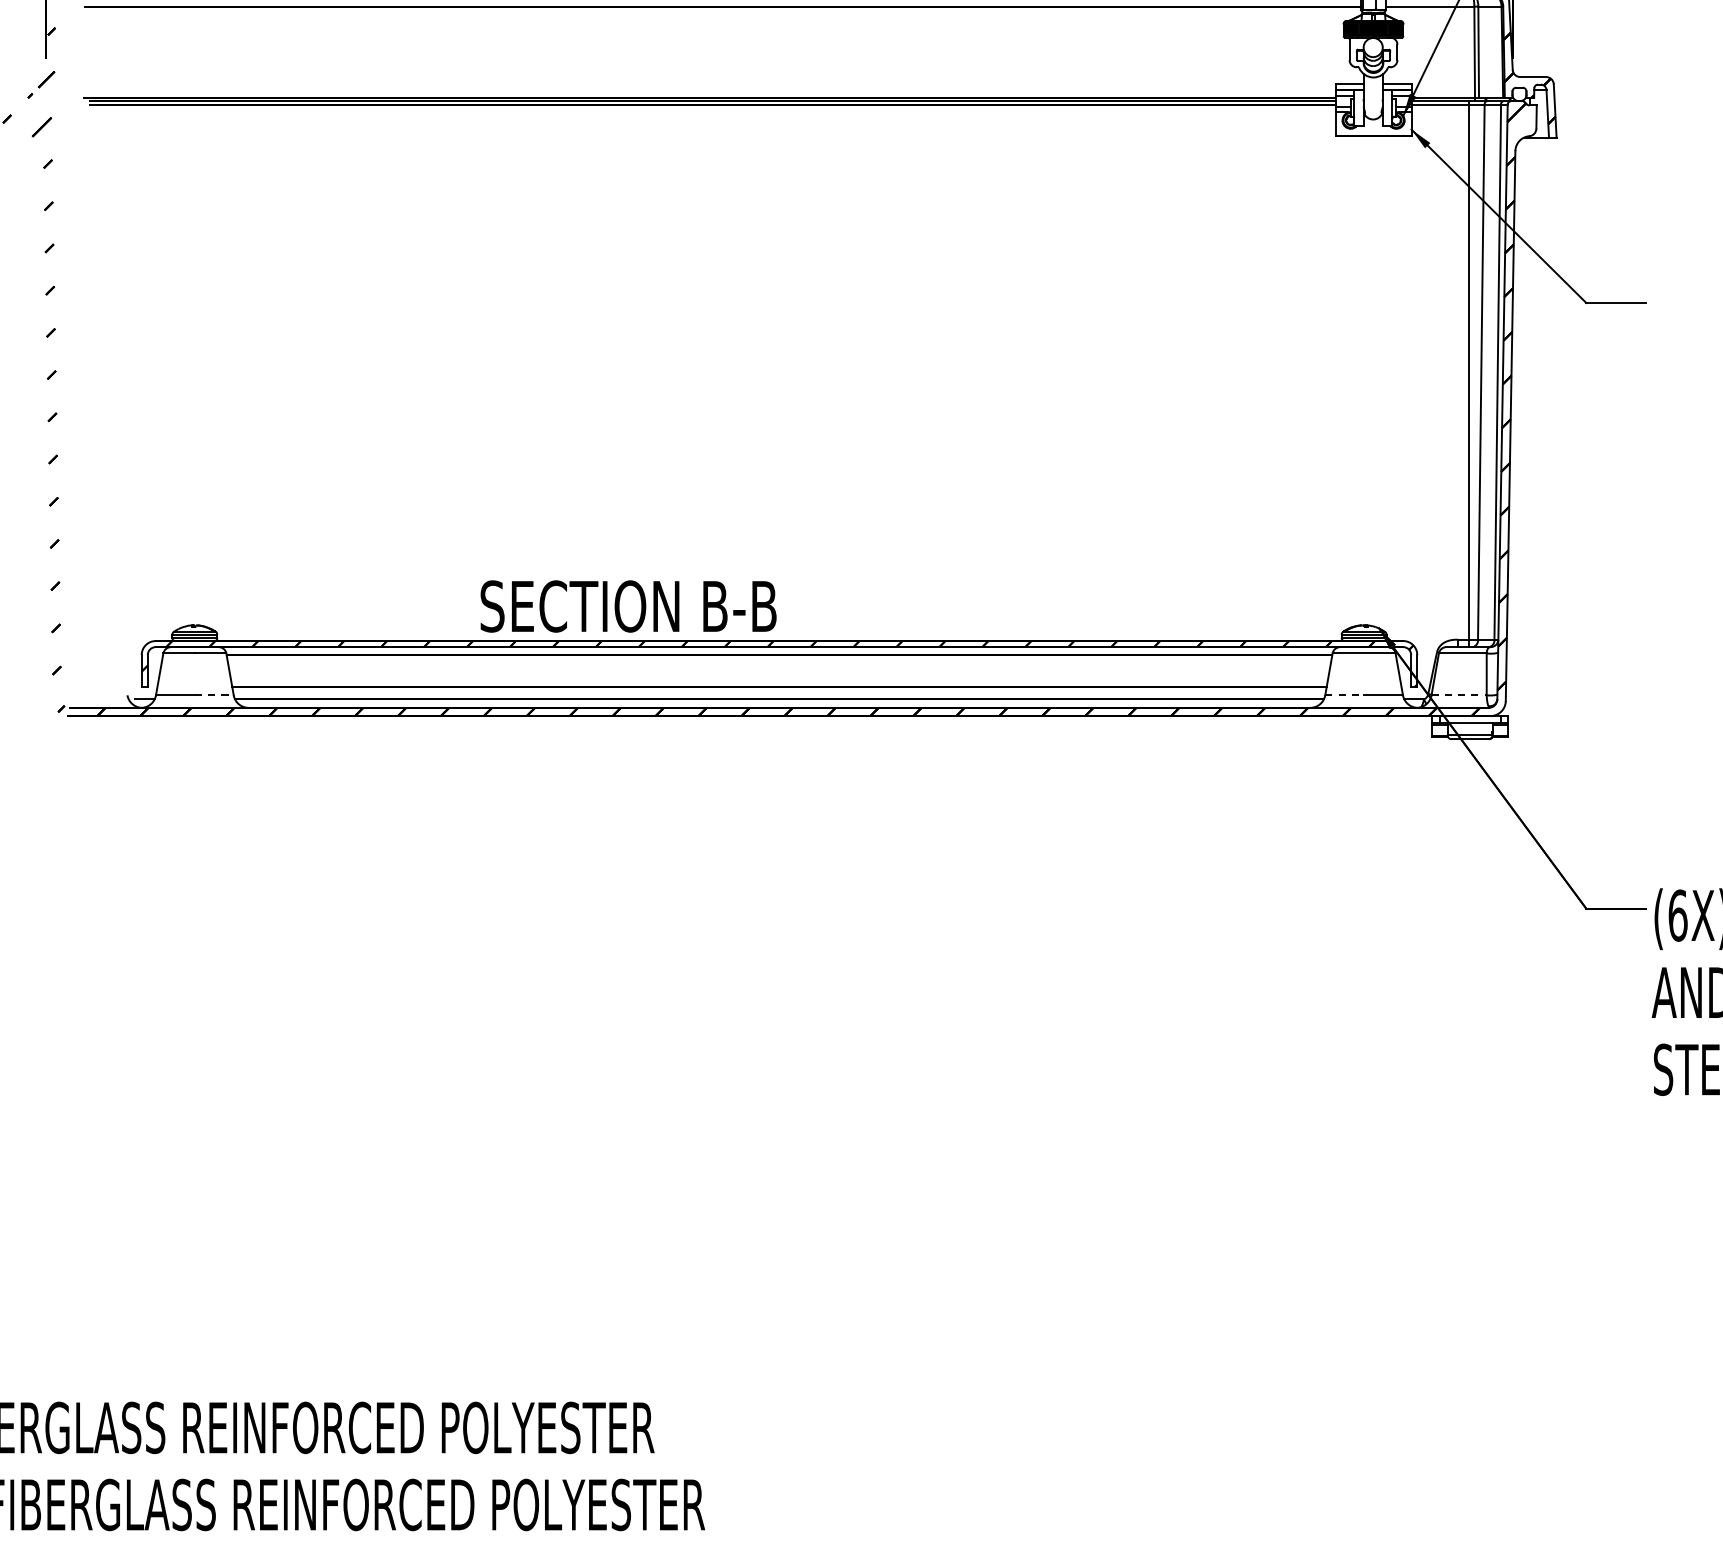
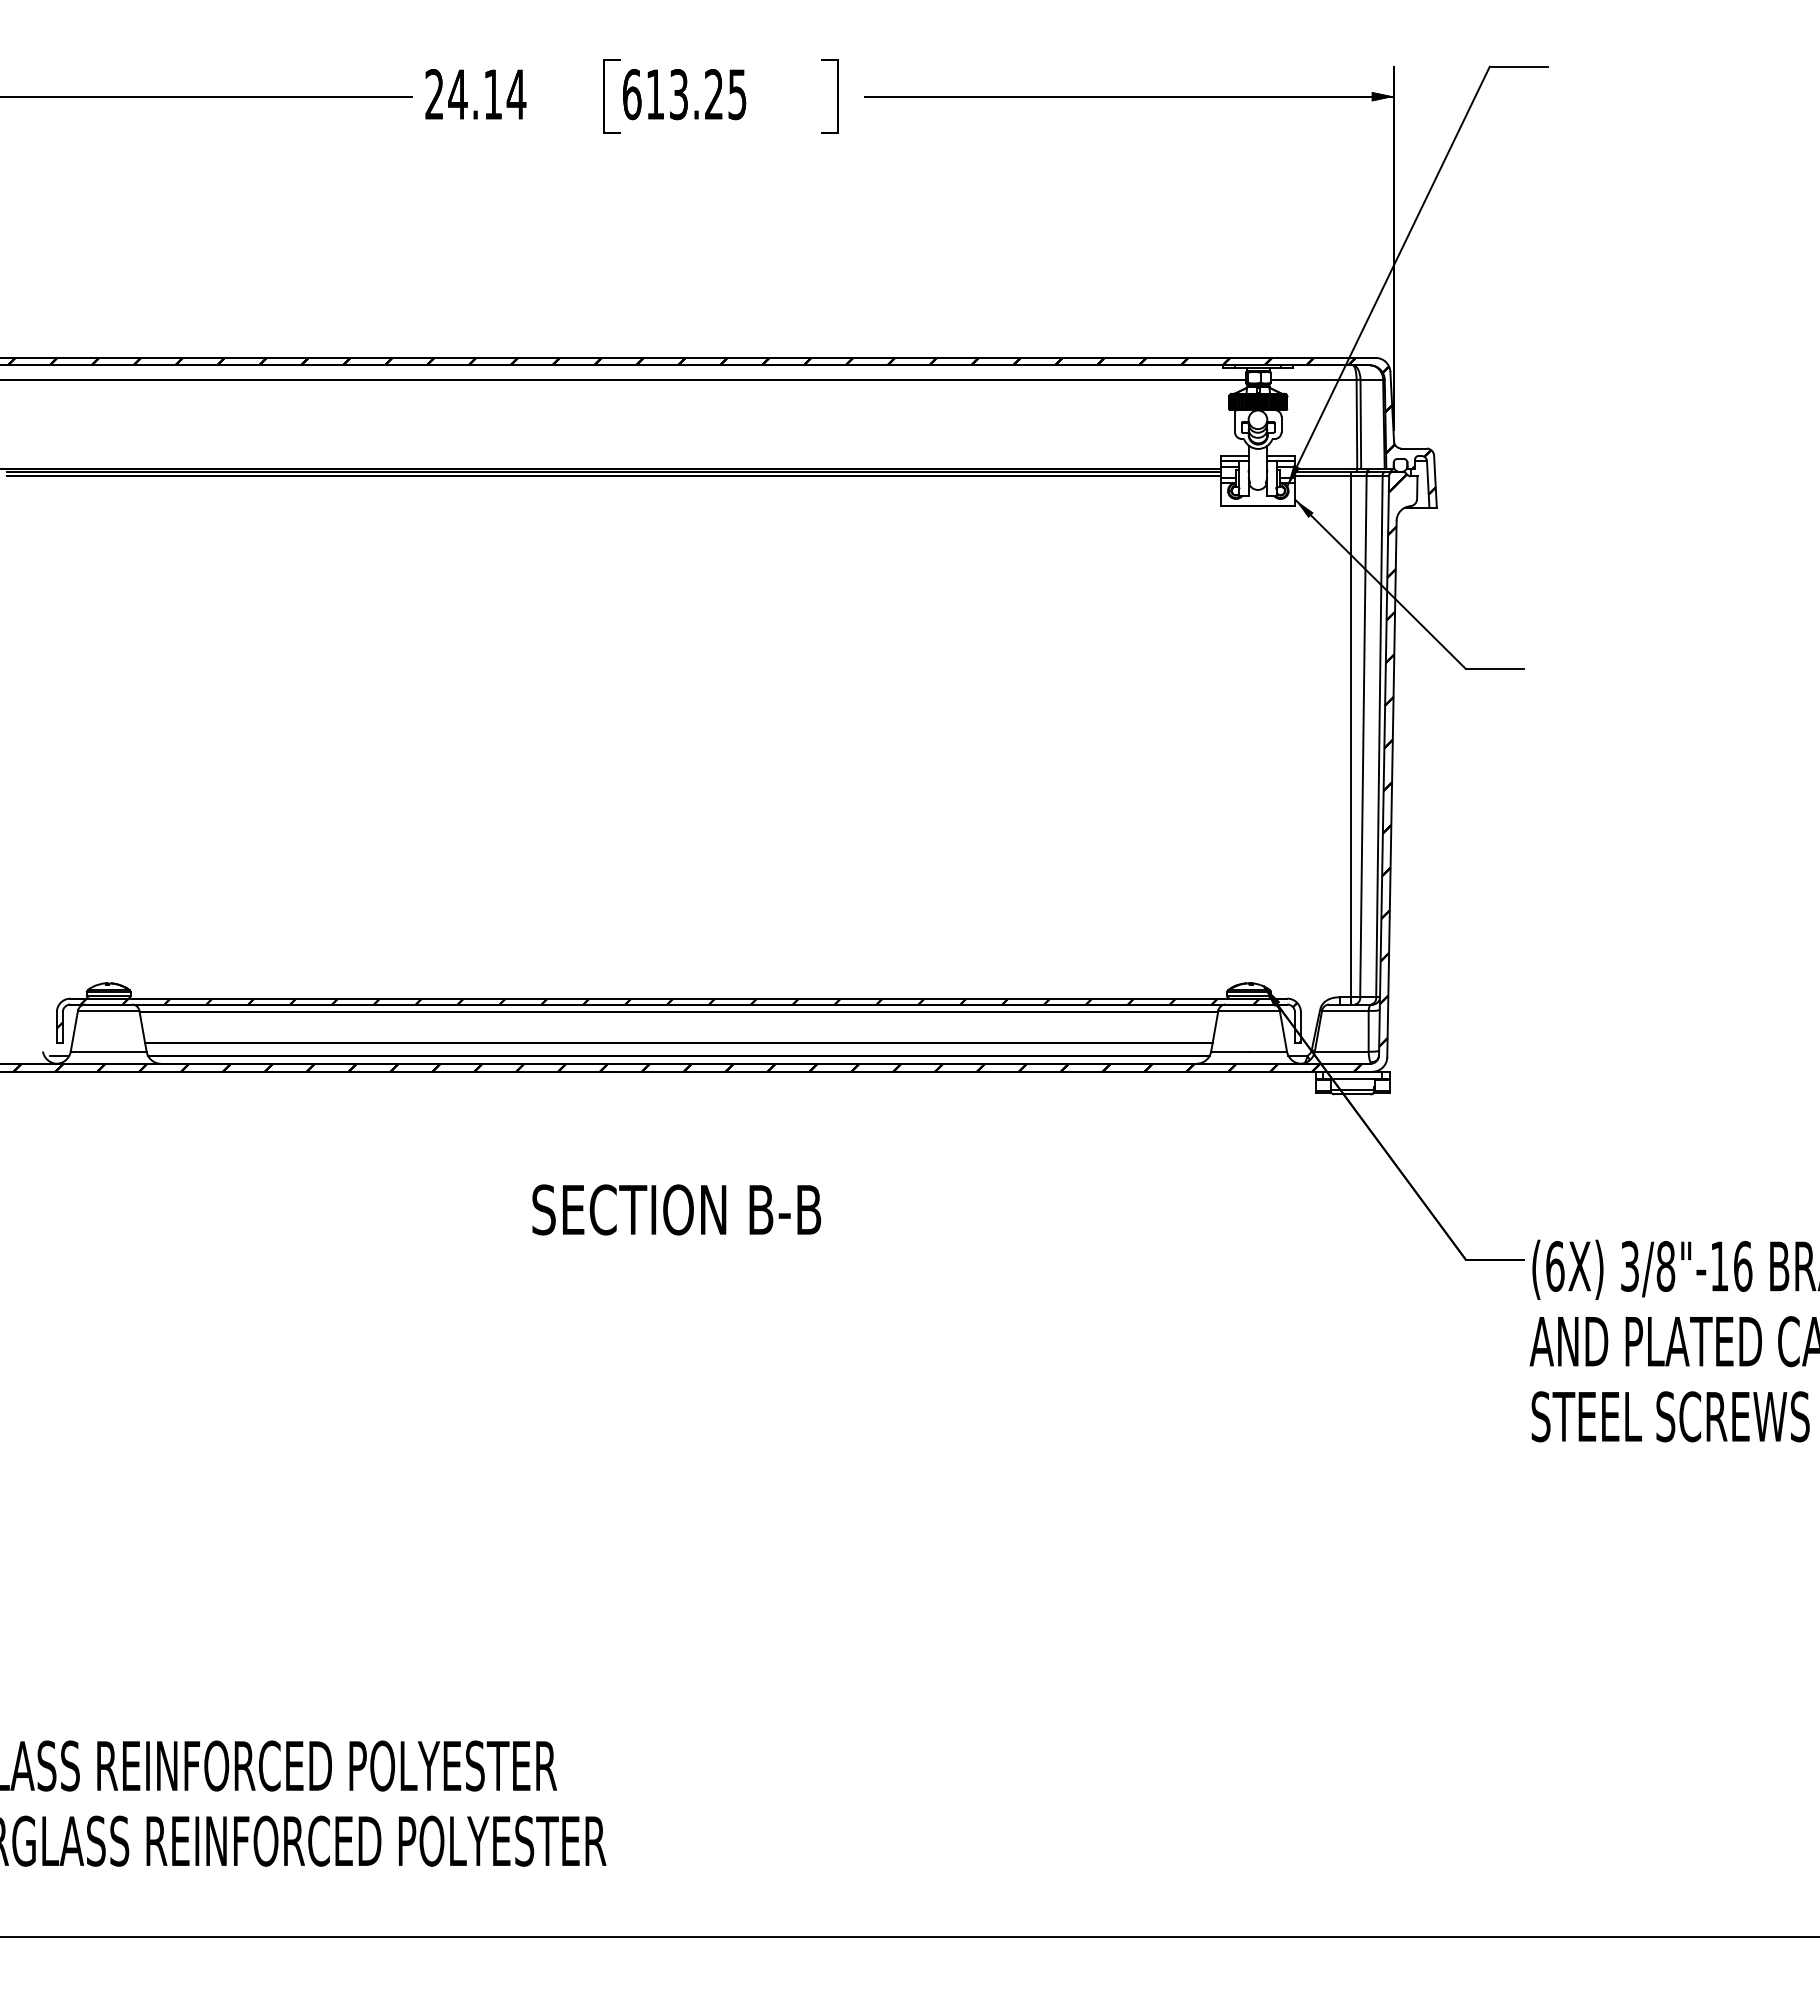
text: (628, 606) -> (676, 1209), moved
line: (214, 695) -> (127, 1051), dashed -> solid
line: (1345, 695) -> (1230, 1051), dashed -> solid
line: (1458, 695) -> (1341, 1051), dashed -> solid

